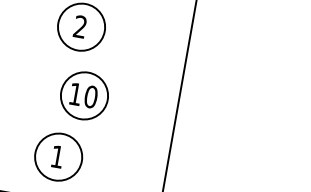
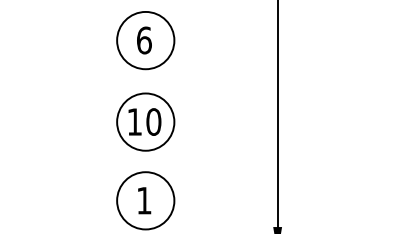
text: (80, 26) -> (144, 40), 2 -> 6
part: (84, 95) -> (145, 121), moved

